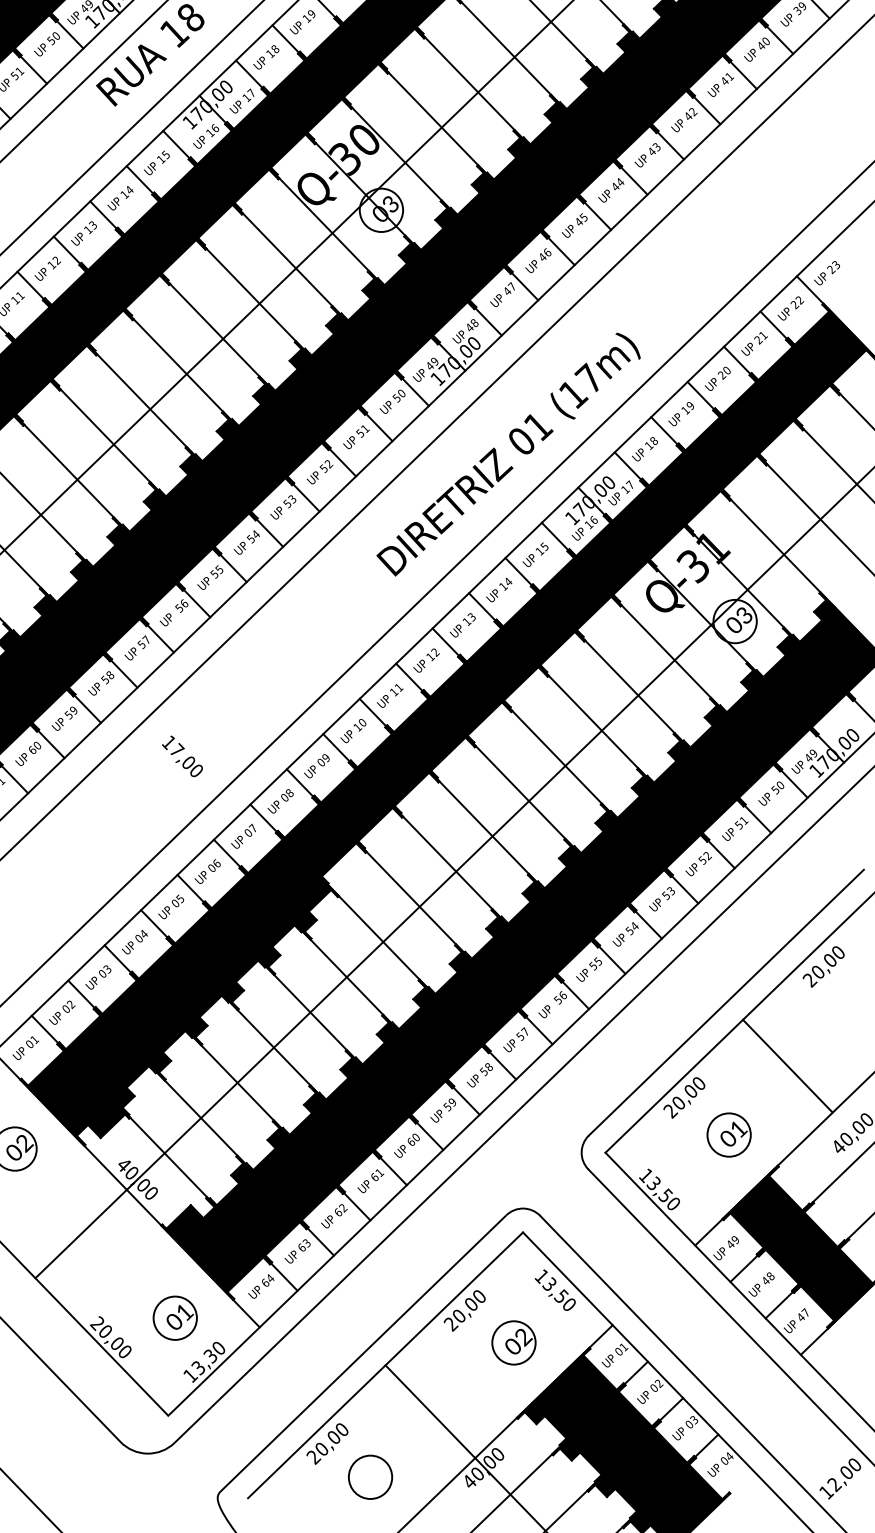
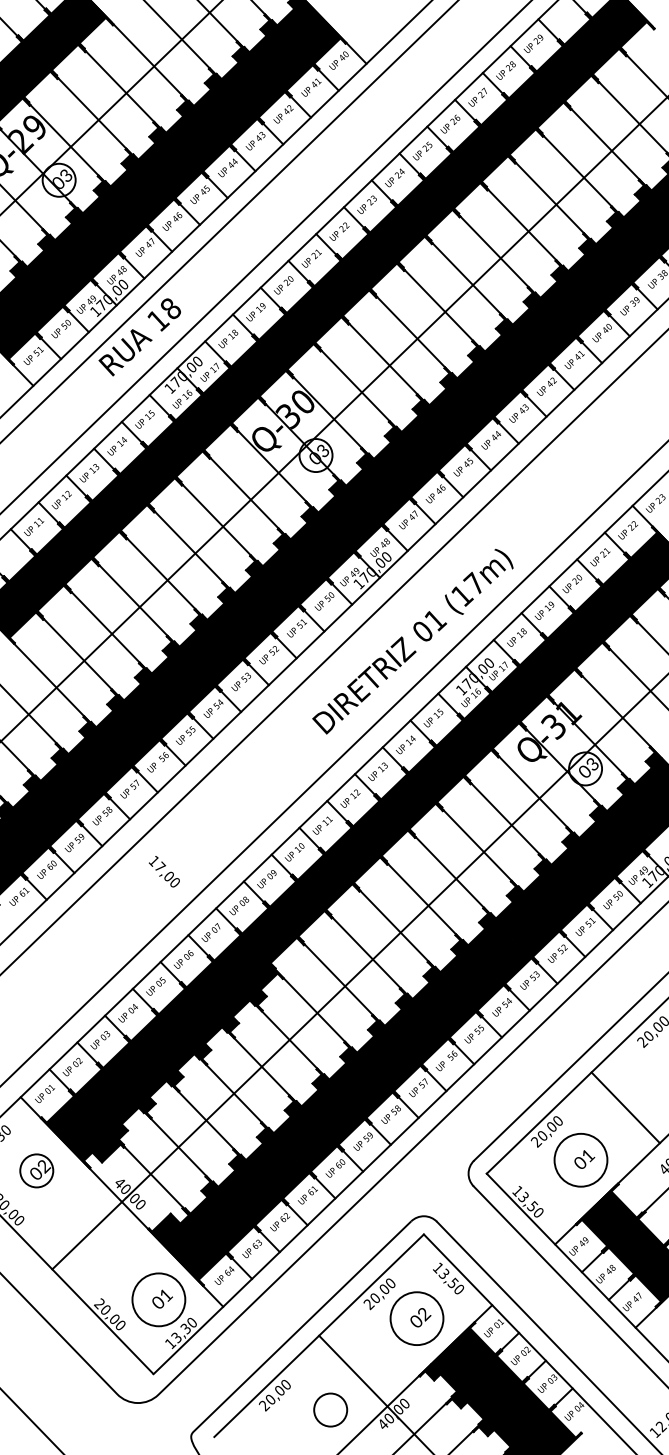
circle: (728, 1134) -> (580, 1159), size x1.6
circle: (174, 1317) -> (158, 1299), size x1.6
circle: (513, 1342) -> (416, 1318), size x1.6
circle: (370, 1476) -> (330, 1409), moved

